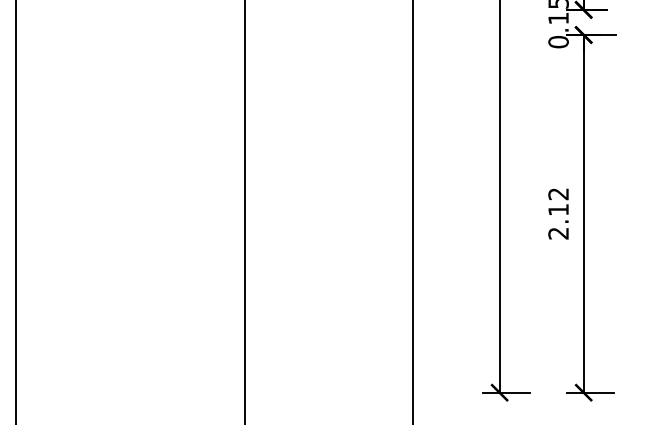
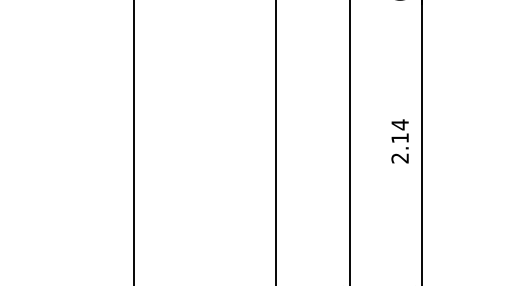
text: (558, 193) -> (400, 124), 2.12 -> 2.14

